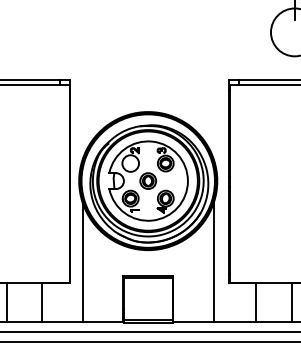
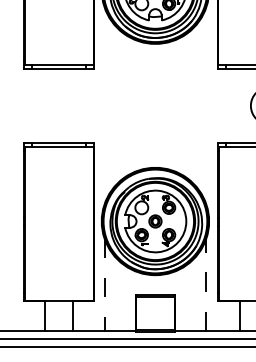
line: (213, 262) -> (206, 284), solid -> dashed
line: (82, 263) -> (104, 285), solid -> dashed

